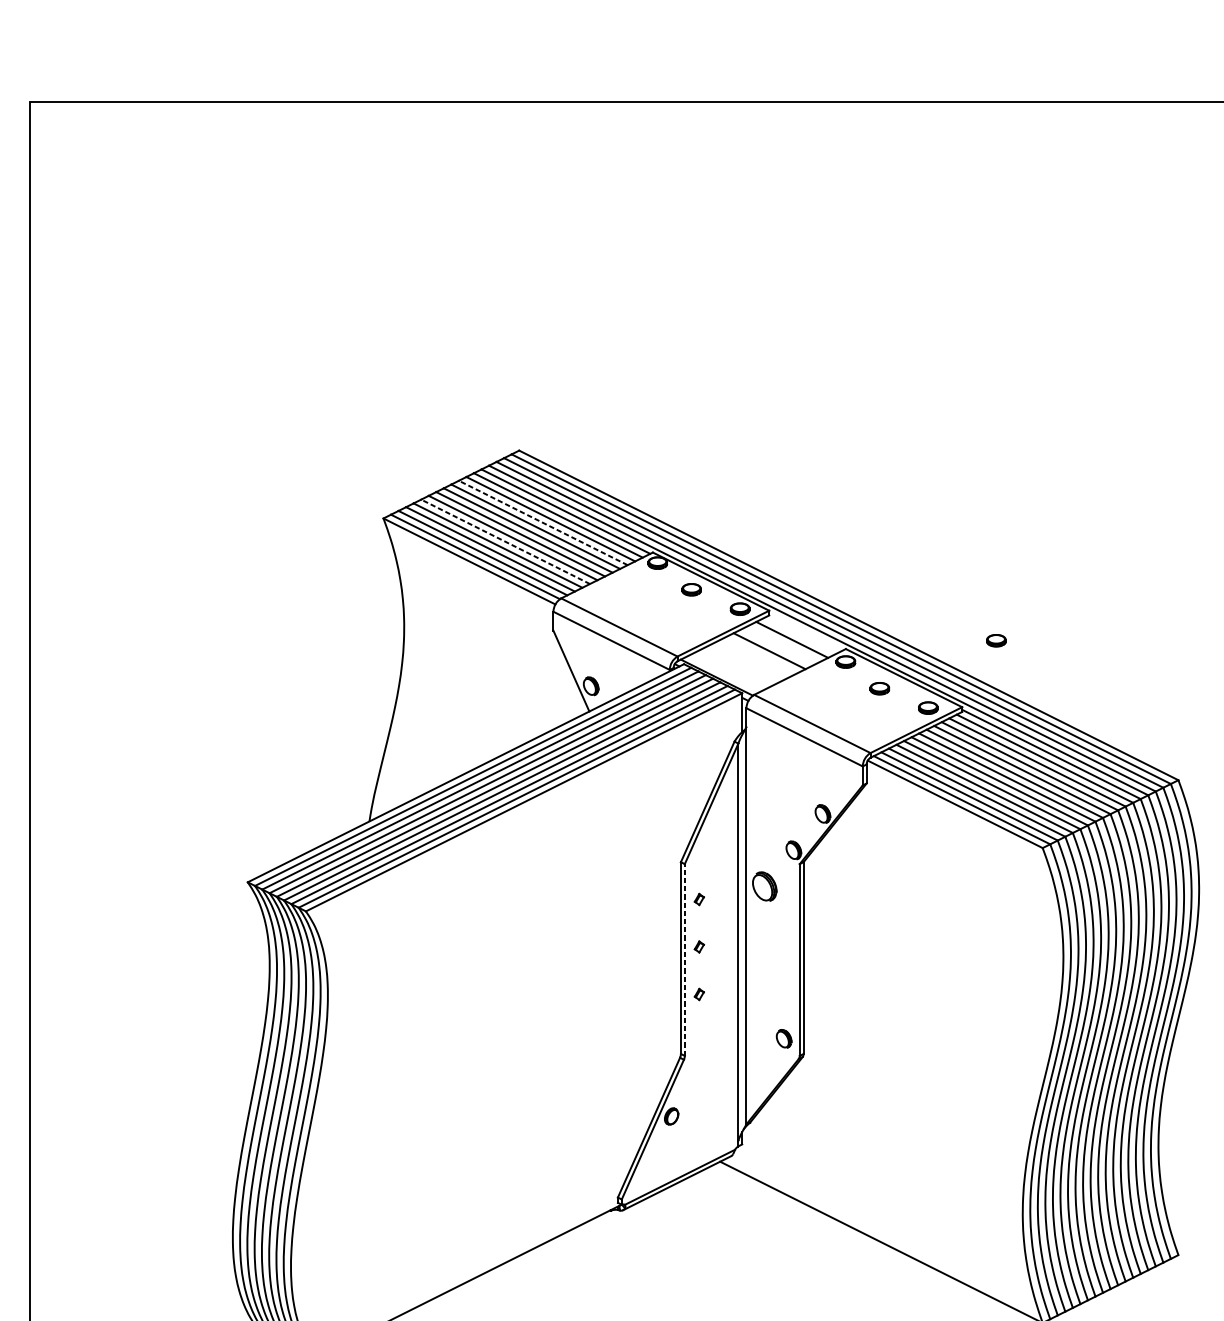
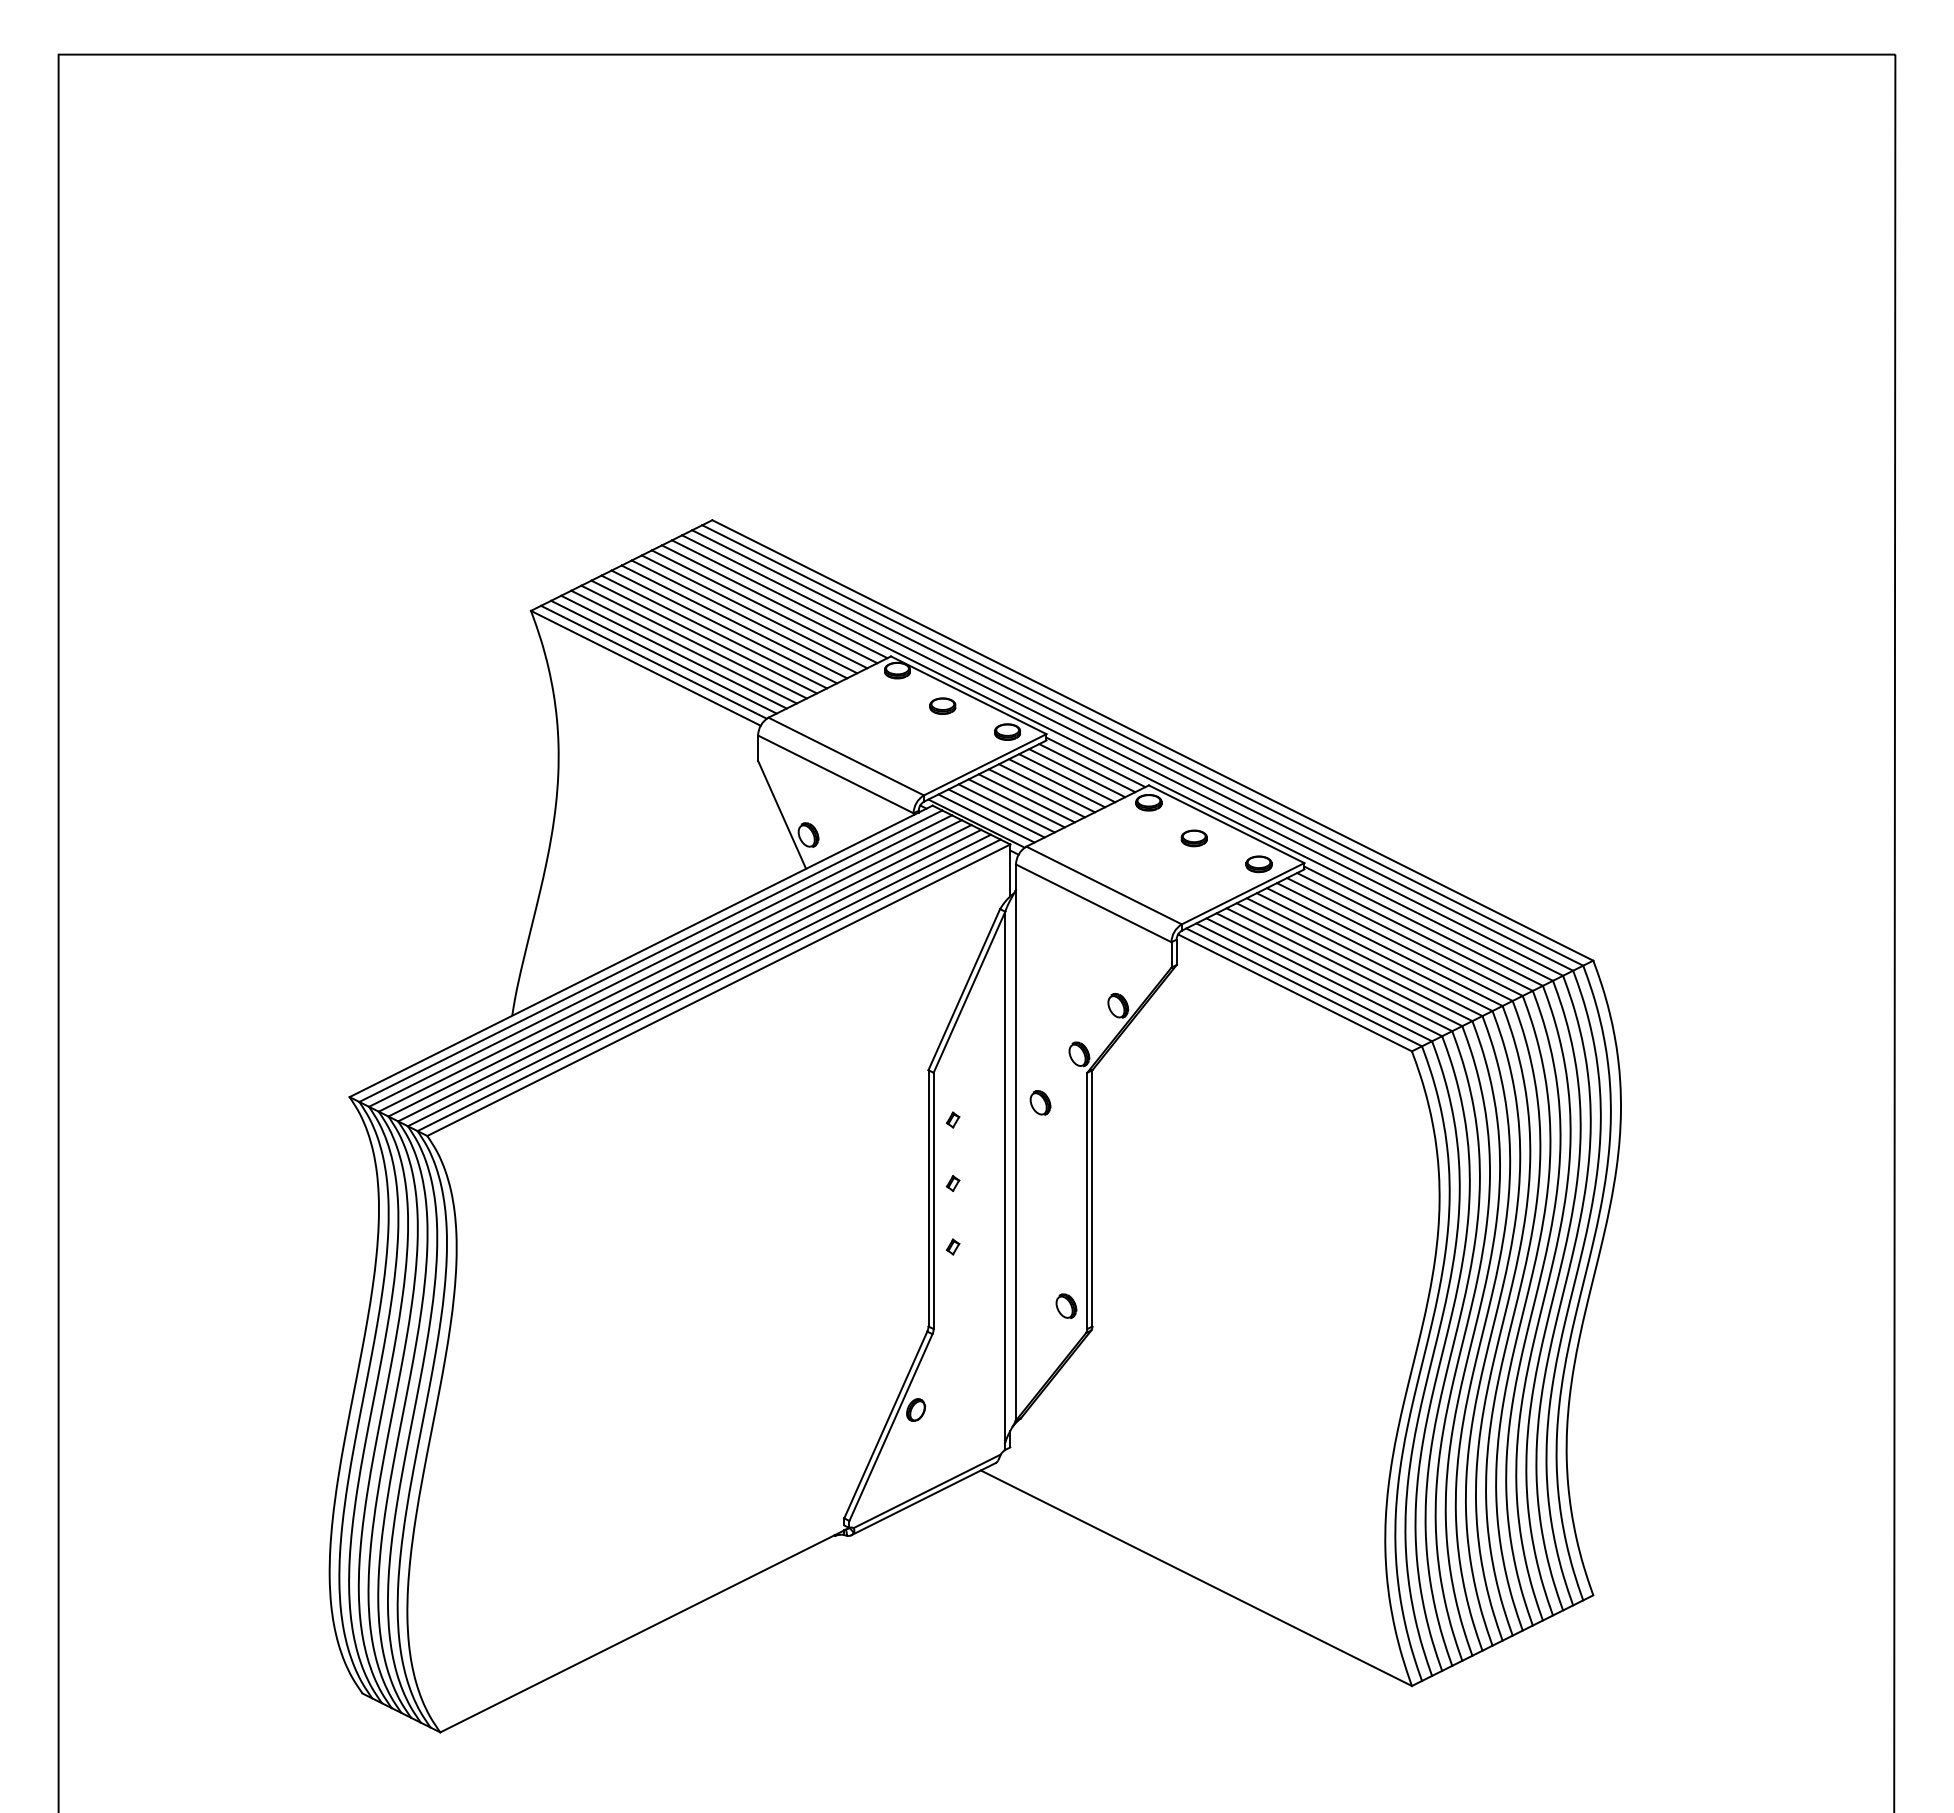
line: (543, 522) -> (744, 616), dashed -> solid
line: (505, 541) -> (693, 641), dashed -> solid
line: (805, 631) -> (1095, 762), added
line: (799, 636) -> (1087, 768), added
part: (995, 640) -> (1349, 774), removed
line: (784, 643) -> (1067, 778), added
line: (777, 647) -> (1057, 783), added
line: (761, 655) -> (1036, 793), added
line: (754, 658) -> (1026, 798), added
line: (746, 662) -> (1016, 803), added
line: (739, 666) -> (1006, 808), added
line: (731, 670) -> (996, 813), added
line: (724, 673) -> (986, 818), added
part: (764, 886) -> (1040, 1102), size x0.62
line: (684, 959) -> (933, 1200), dashed -> solid

